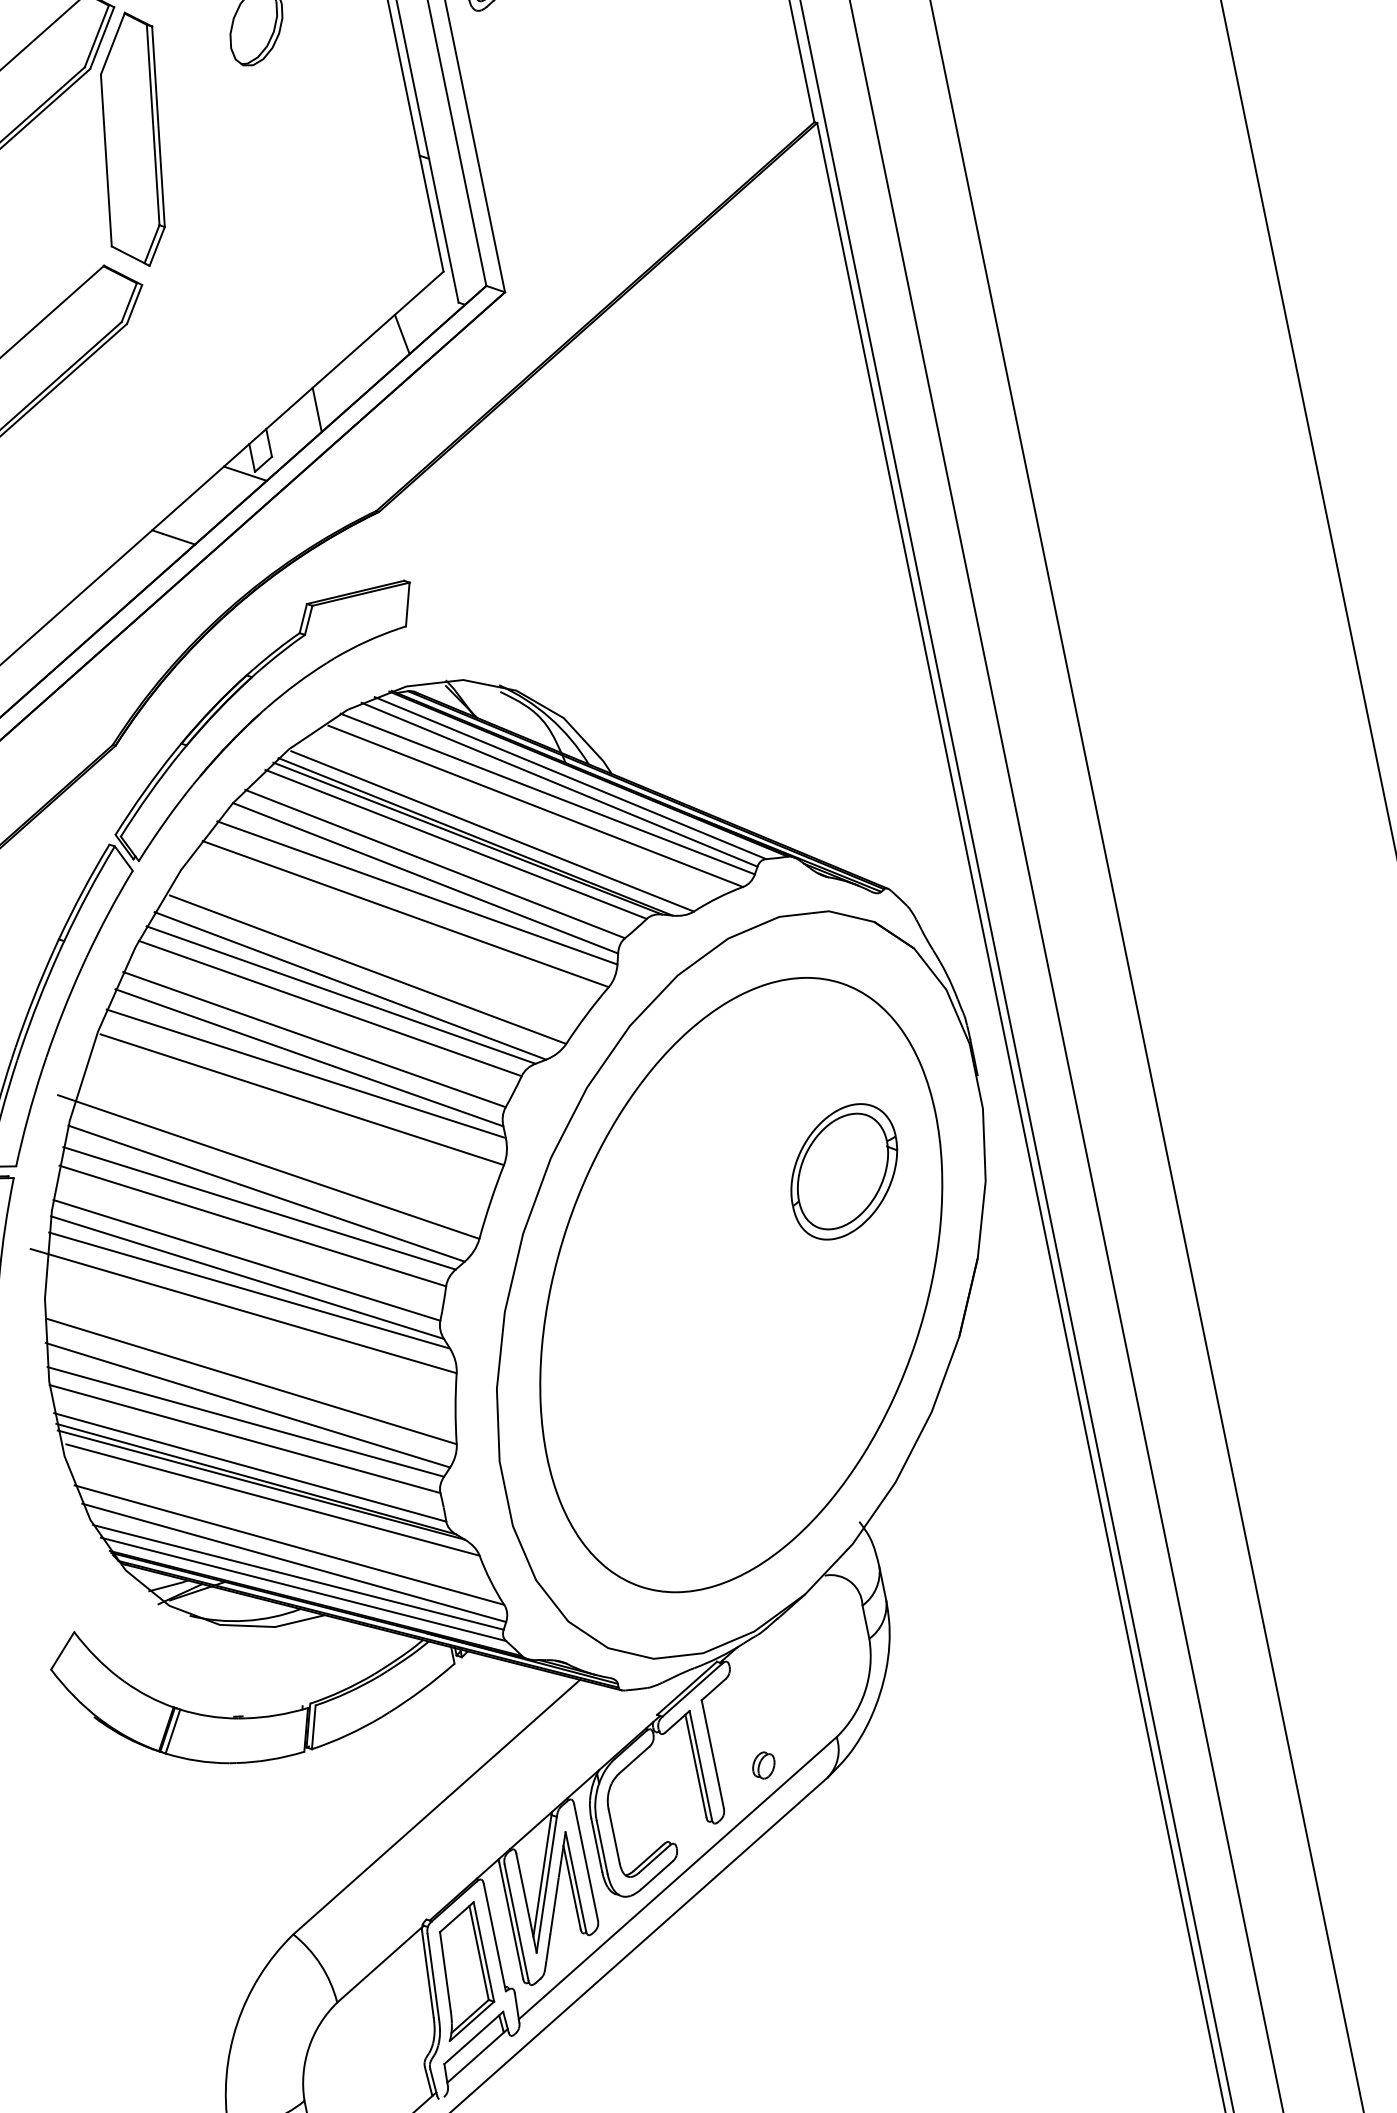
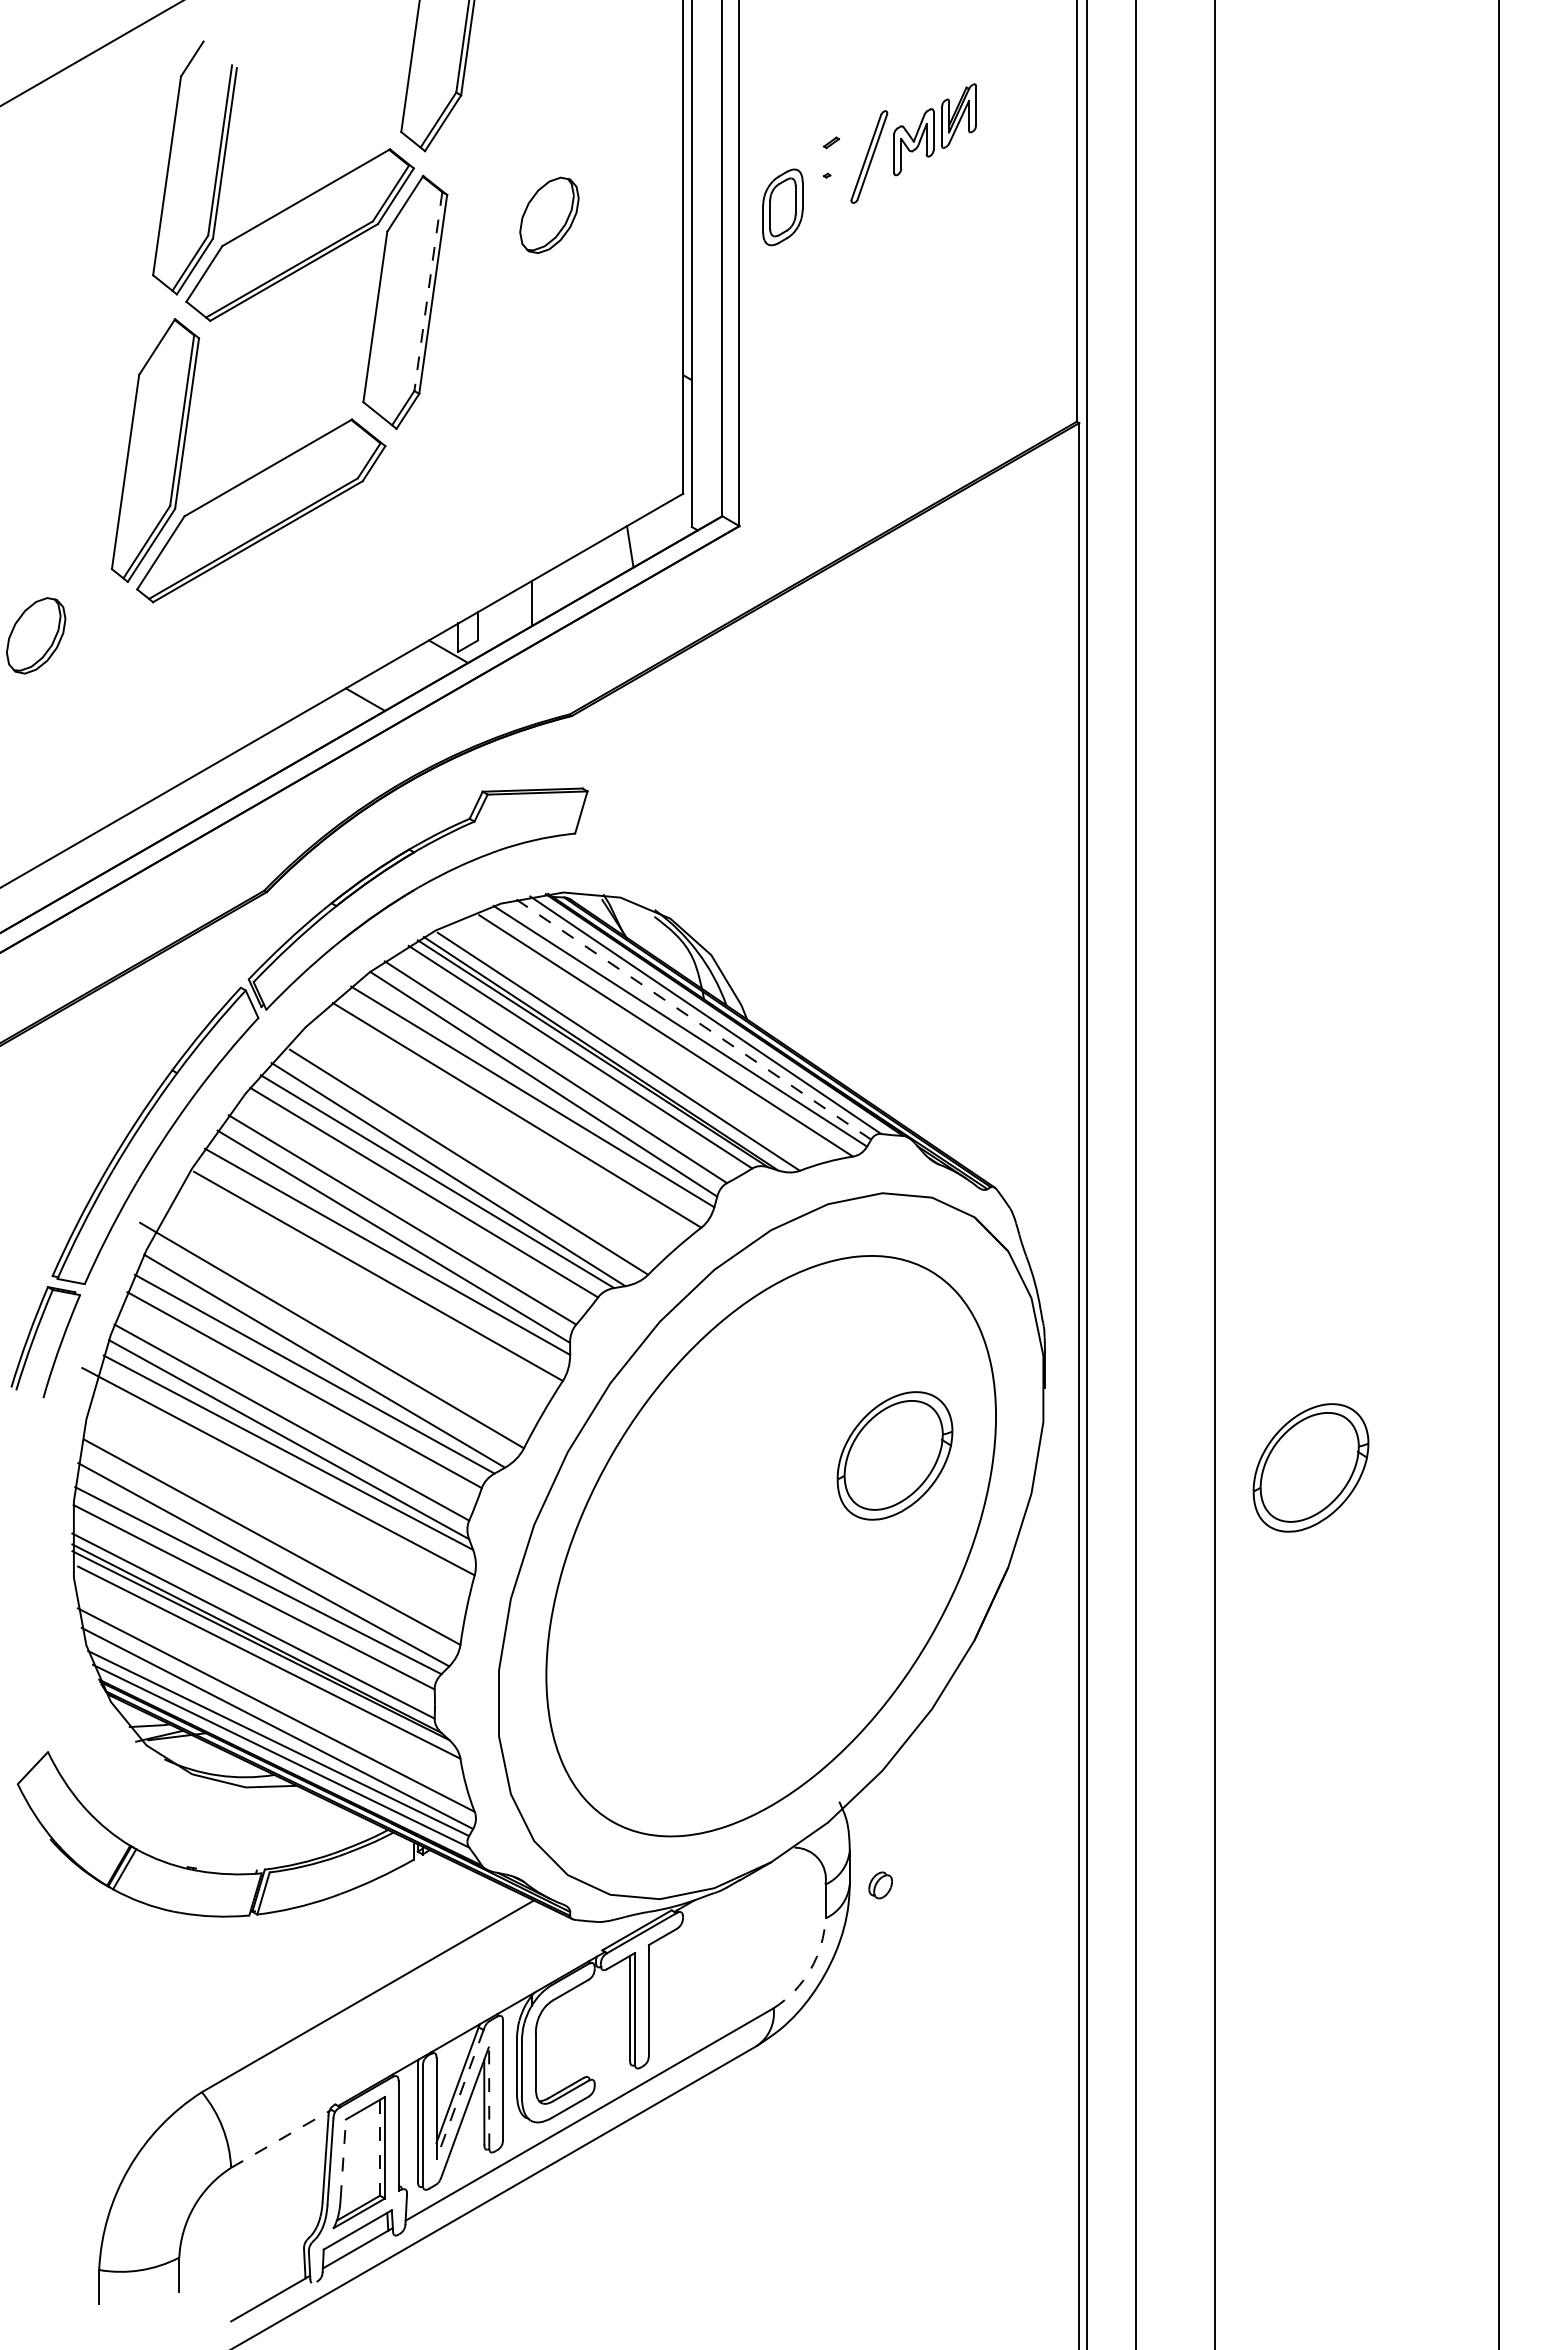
line: (153, 125) -> (428, 292), solid -> dashed
line: (559, 784) -> (693, 1019), solid -> dashed
part: (1253, 1099) -> (1310, 1467), added
arc: (864, 1691) -> (810, 1969), solid -> dashed
part: (763, 1765) -> (880, 1885), moved
line: (575, 1880) -> (489, 2096), solid -> dashed
line: (547, 1884) -> (460, 2094), solid -> dashed
line: (479, 1952) -> (380, 2147), solid -> dashed
line: (379, 1964) -> (280, 2139), solid -> dashed
line: (445, 1971) -> (343, 2159), solid -> dashed

